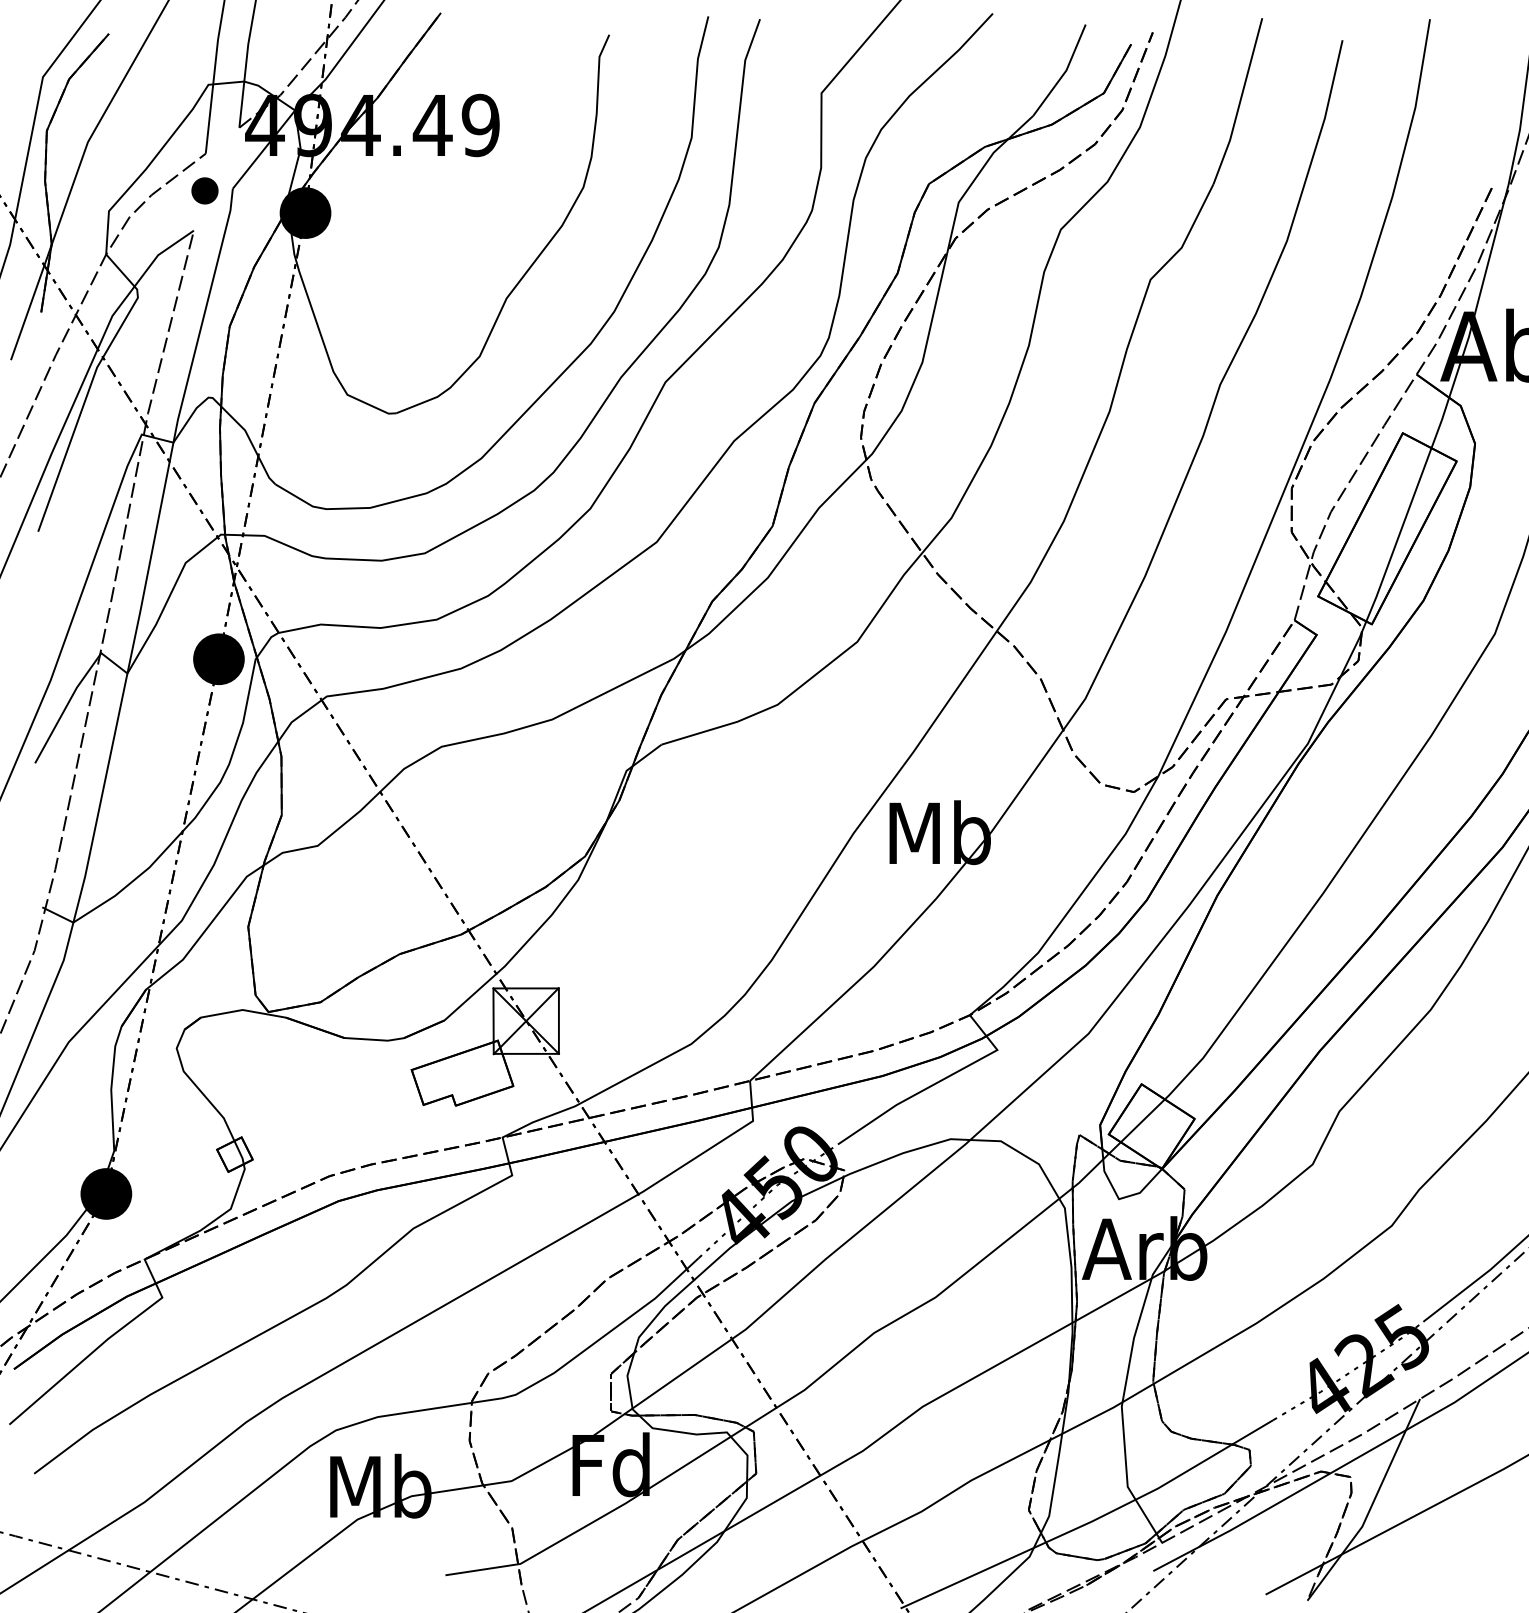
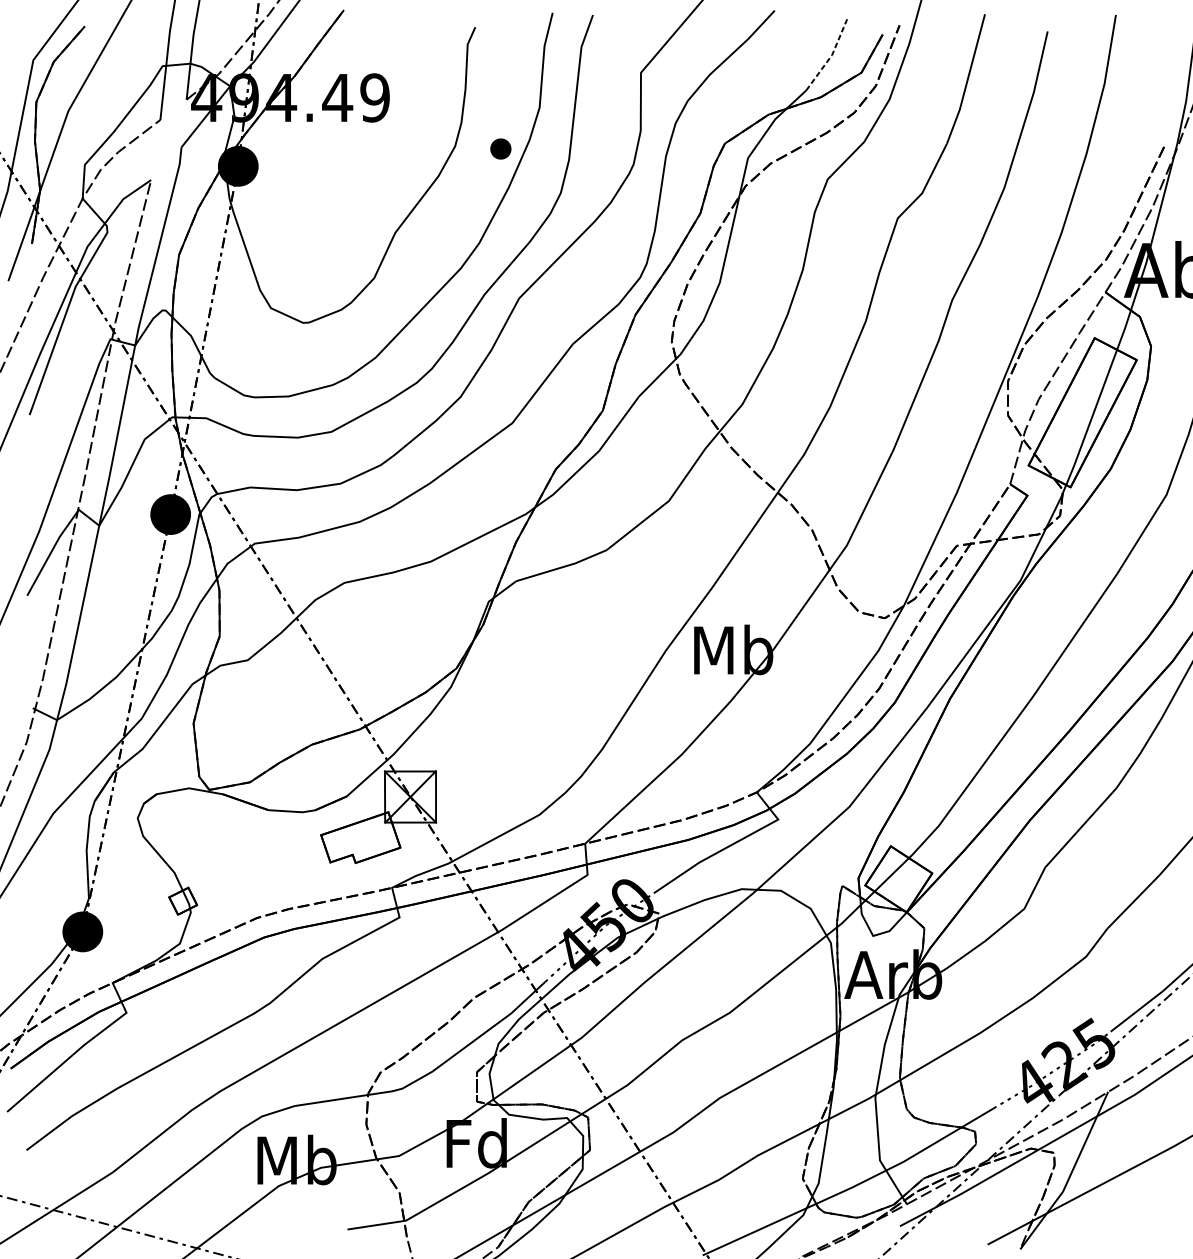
line: (1064, 72) -> (830, 56), solid -> dashed
part: (204, 190) -> (500, 148), moved

